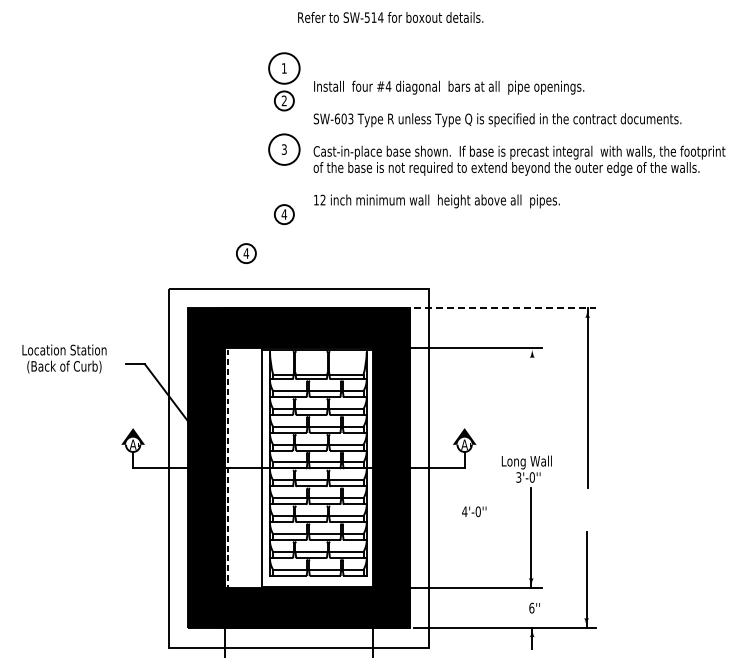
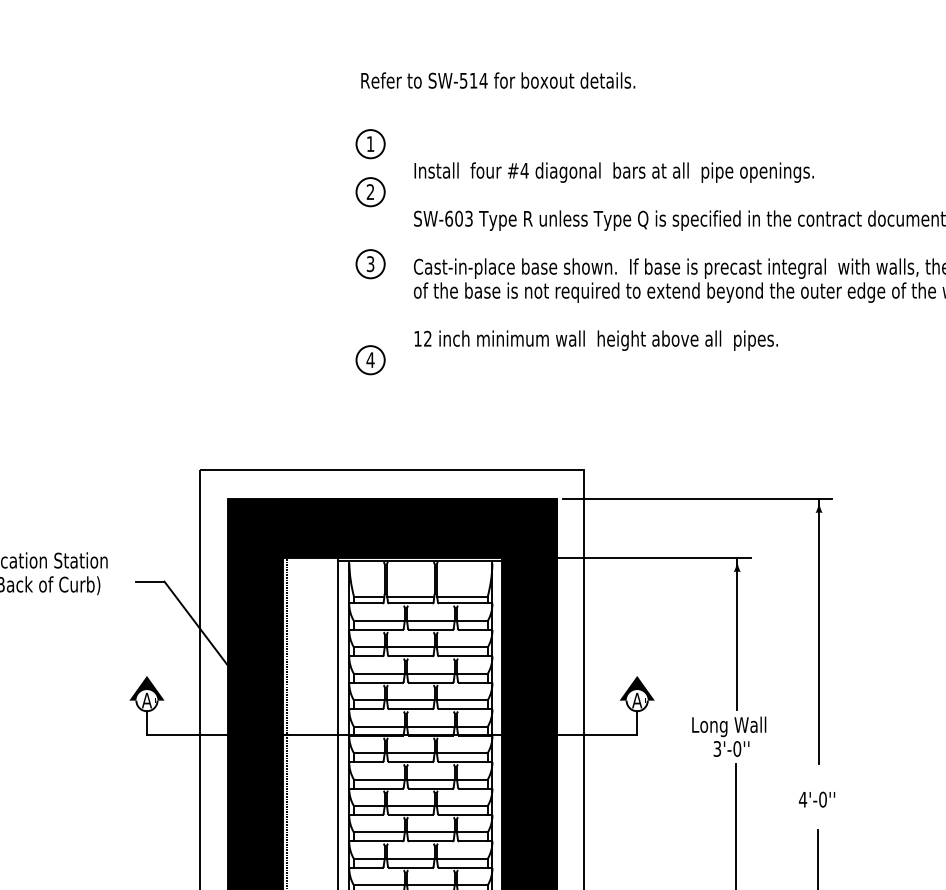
text: (390, 17) -> (497, 80), moved
circle: (283, 68) -> (369, 144), size x0.62
circle: (283, 149) -> (369, 263), size x0.62
part: (246, 253) -> (314, 417), removed
line: (505, 308) -> (697, 499), dashed -> solid
line: (532, 399) -> (737, 633), added
text: (474, 511) -> (817, 799), moved

